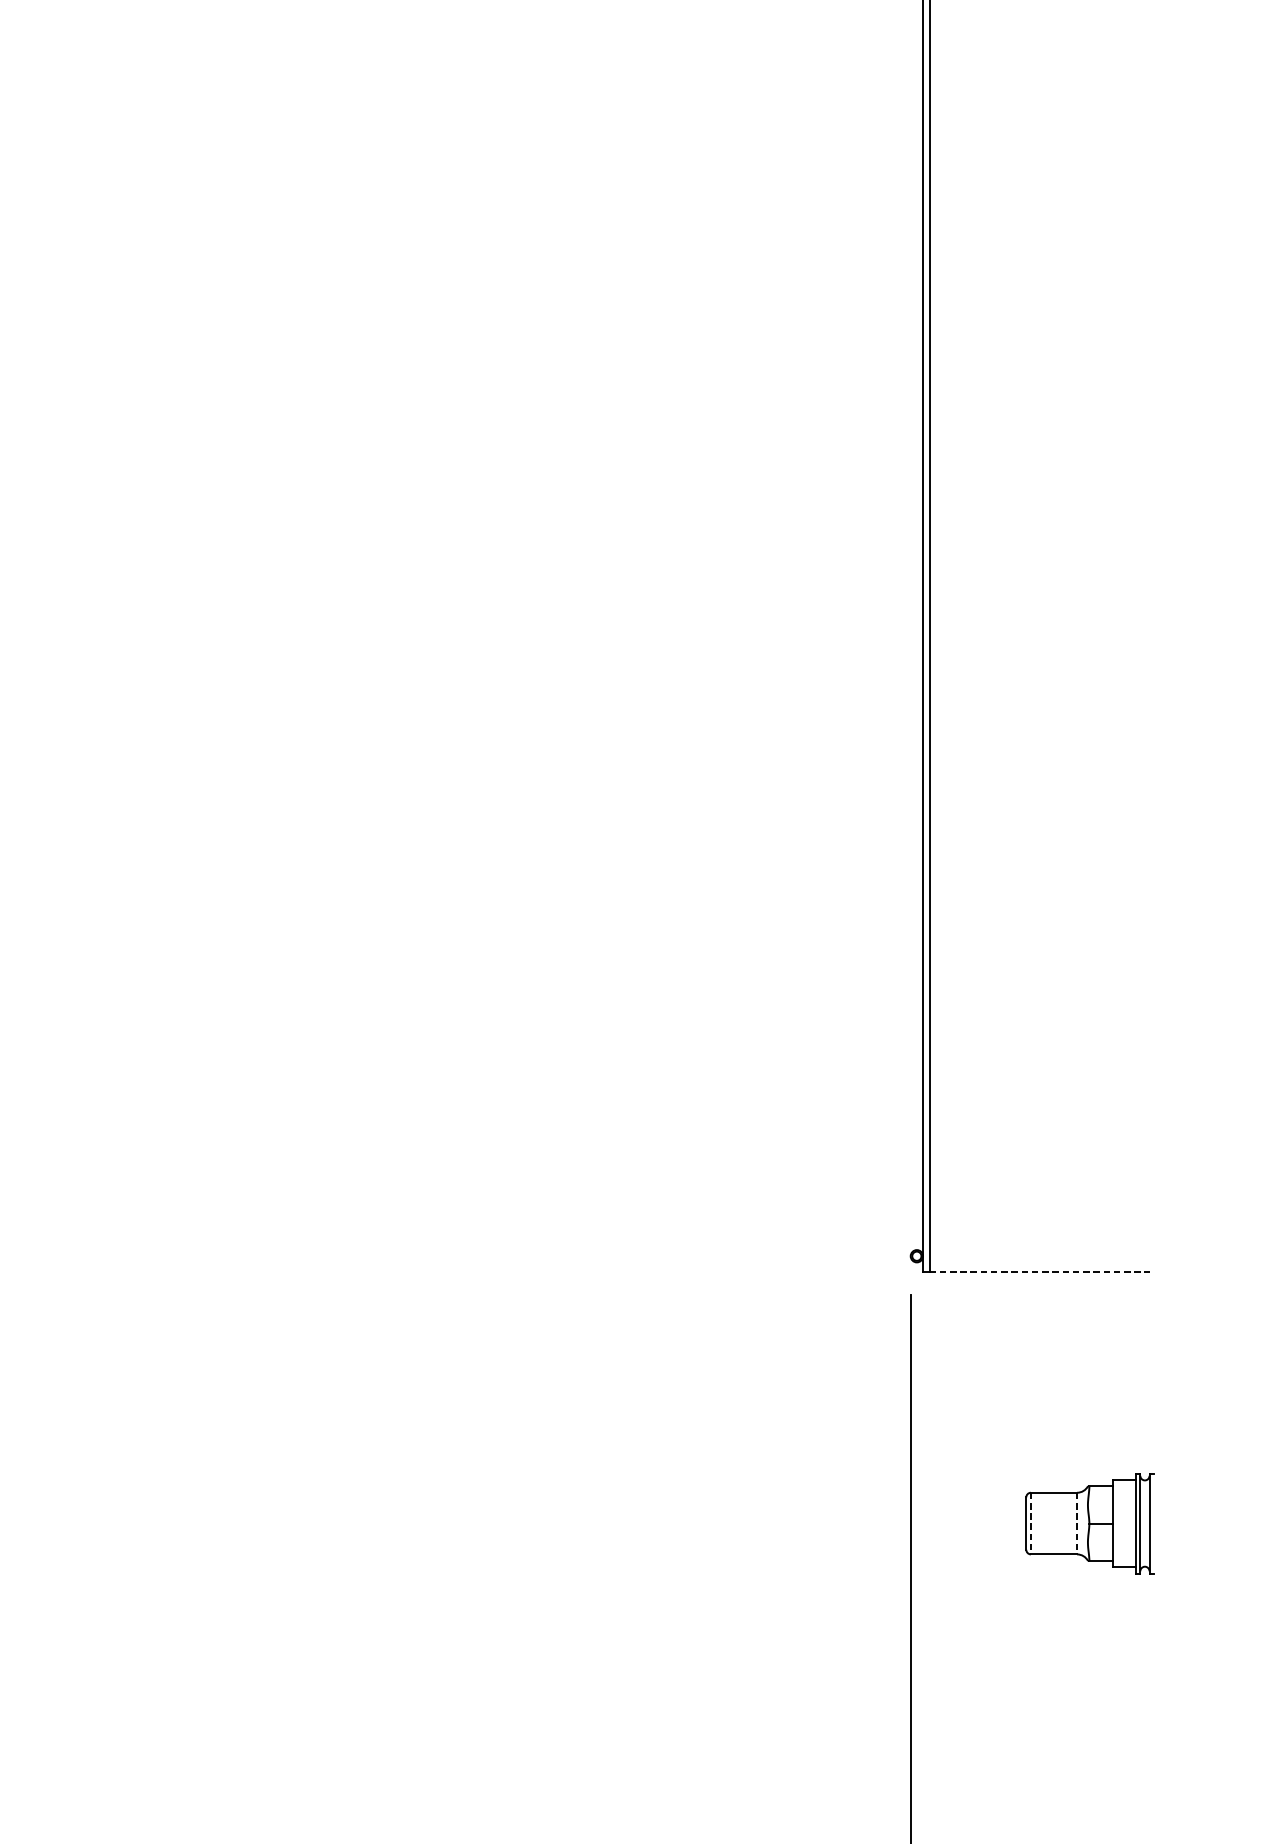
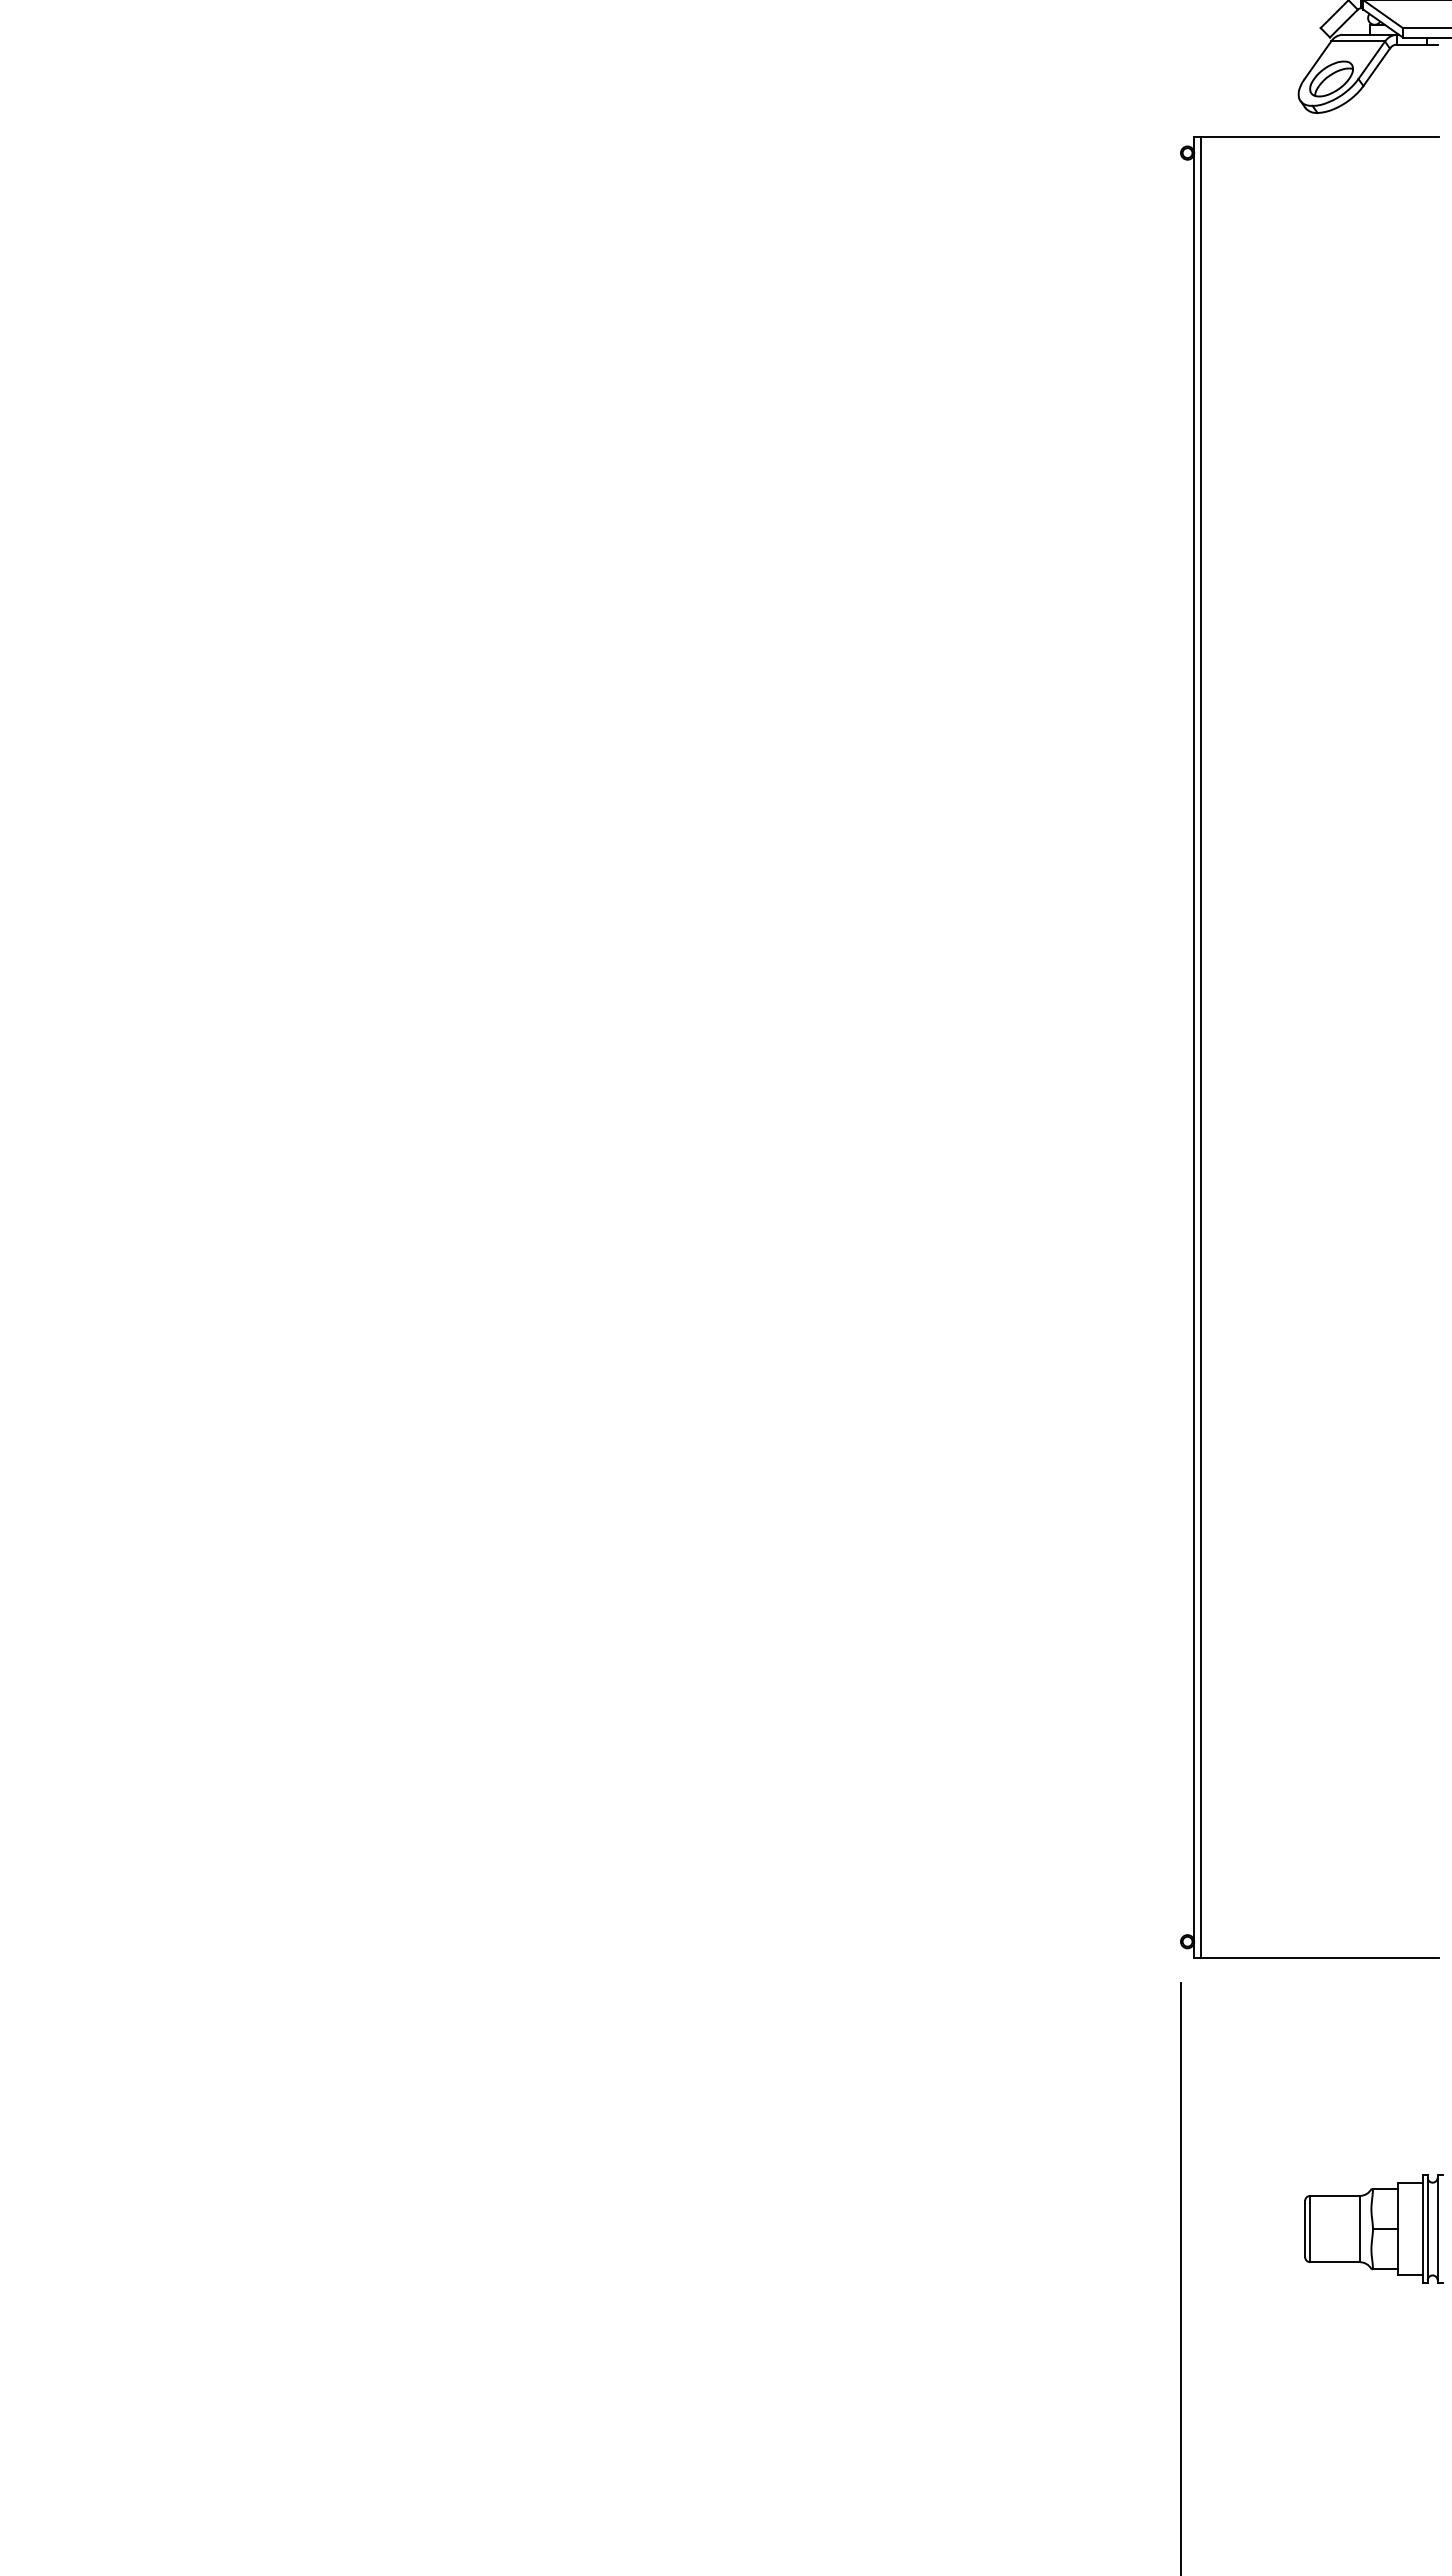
line: (1039, 1271) -> (1319, 1958), dashed -> solid
line: (1031, 1523) -> (1310, 2229), dashed -> solid
line: (1076, 1523) -> (1359, 2229), dashed -> solid

